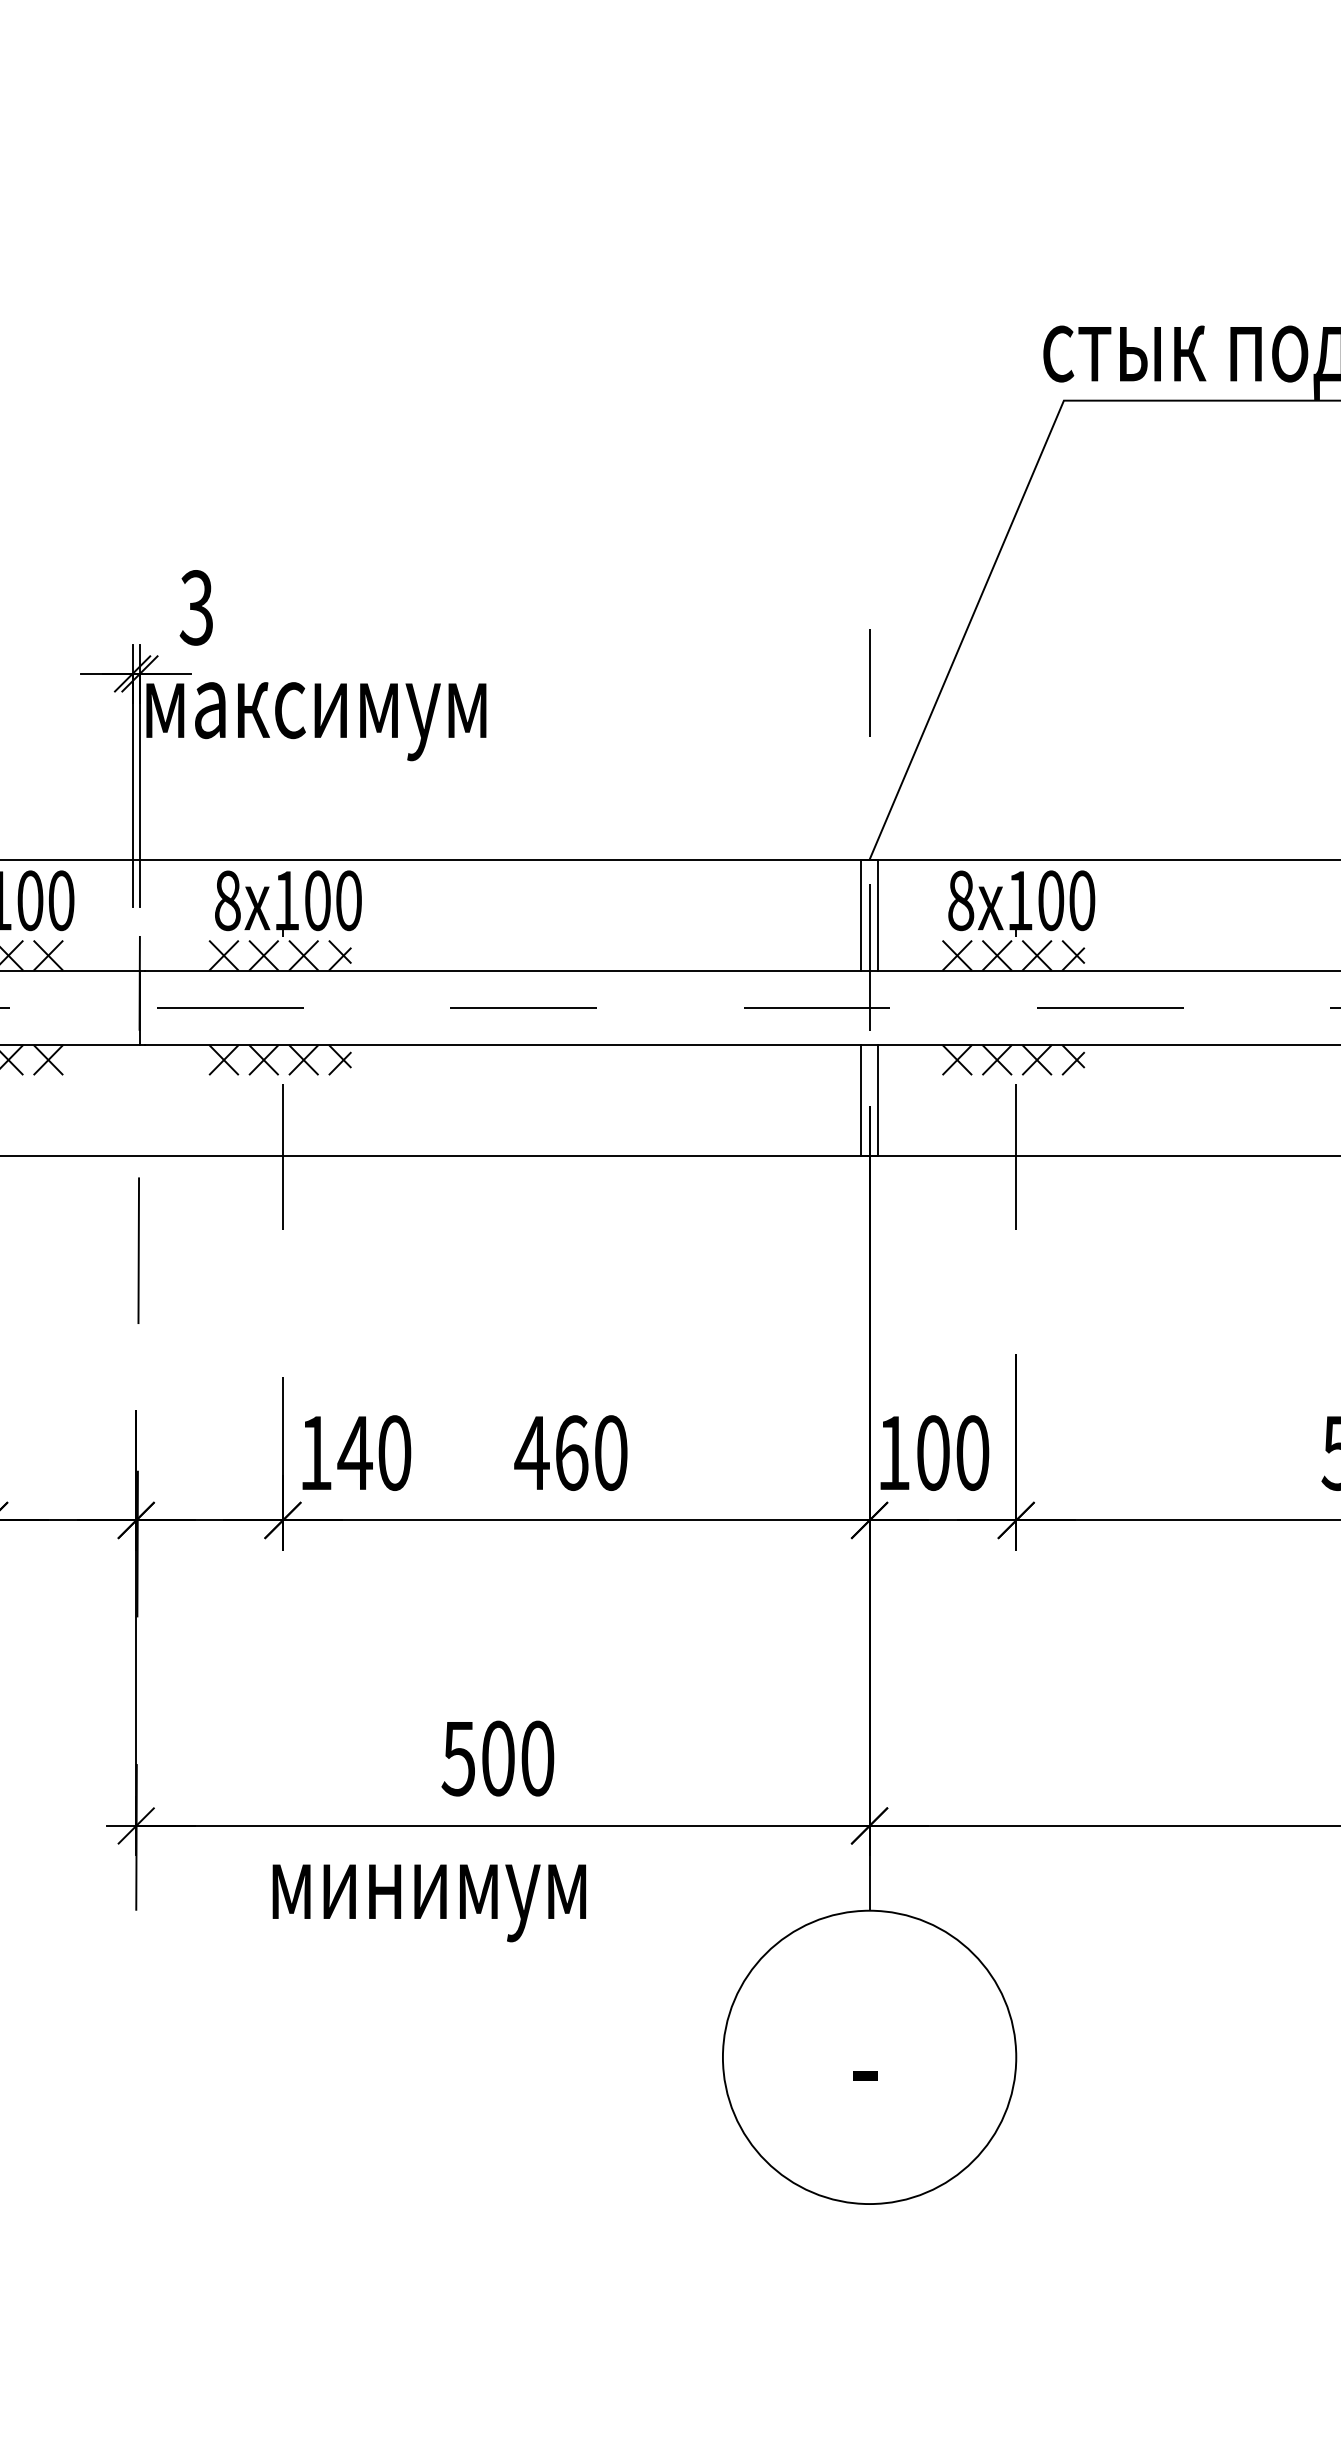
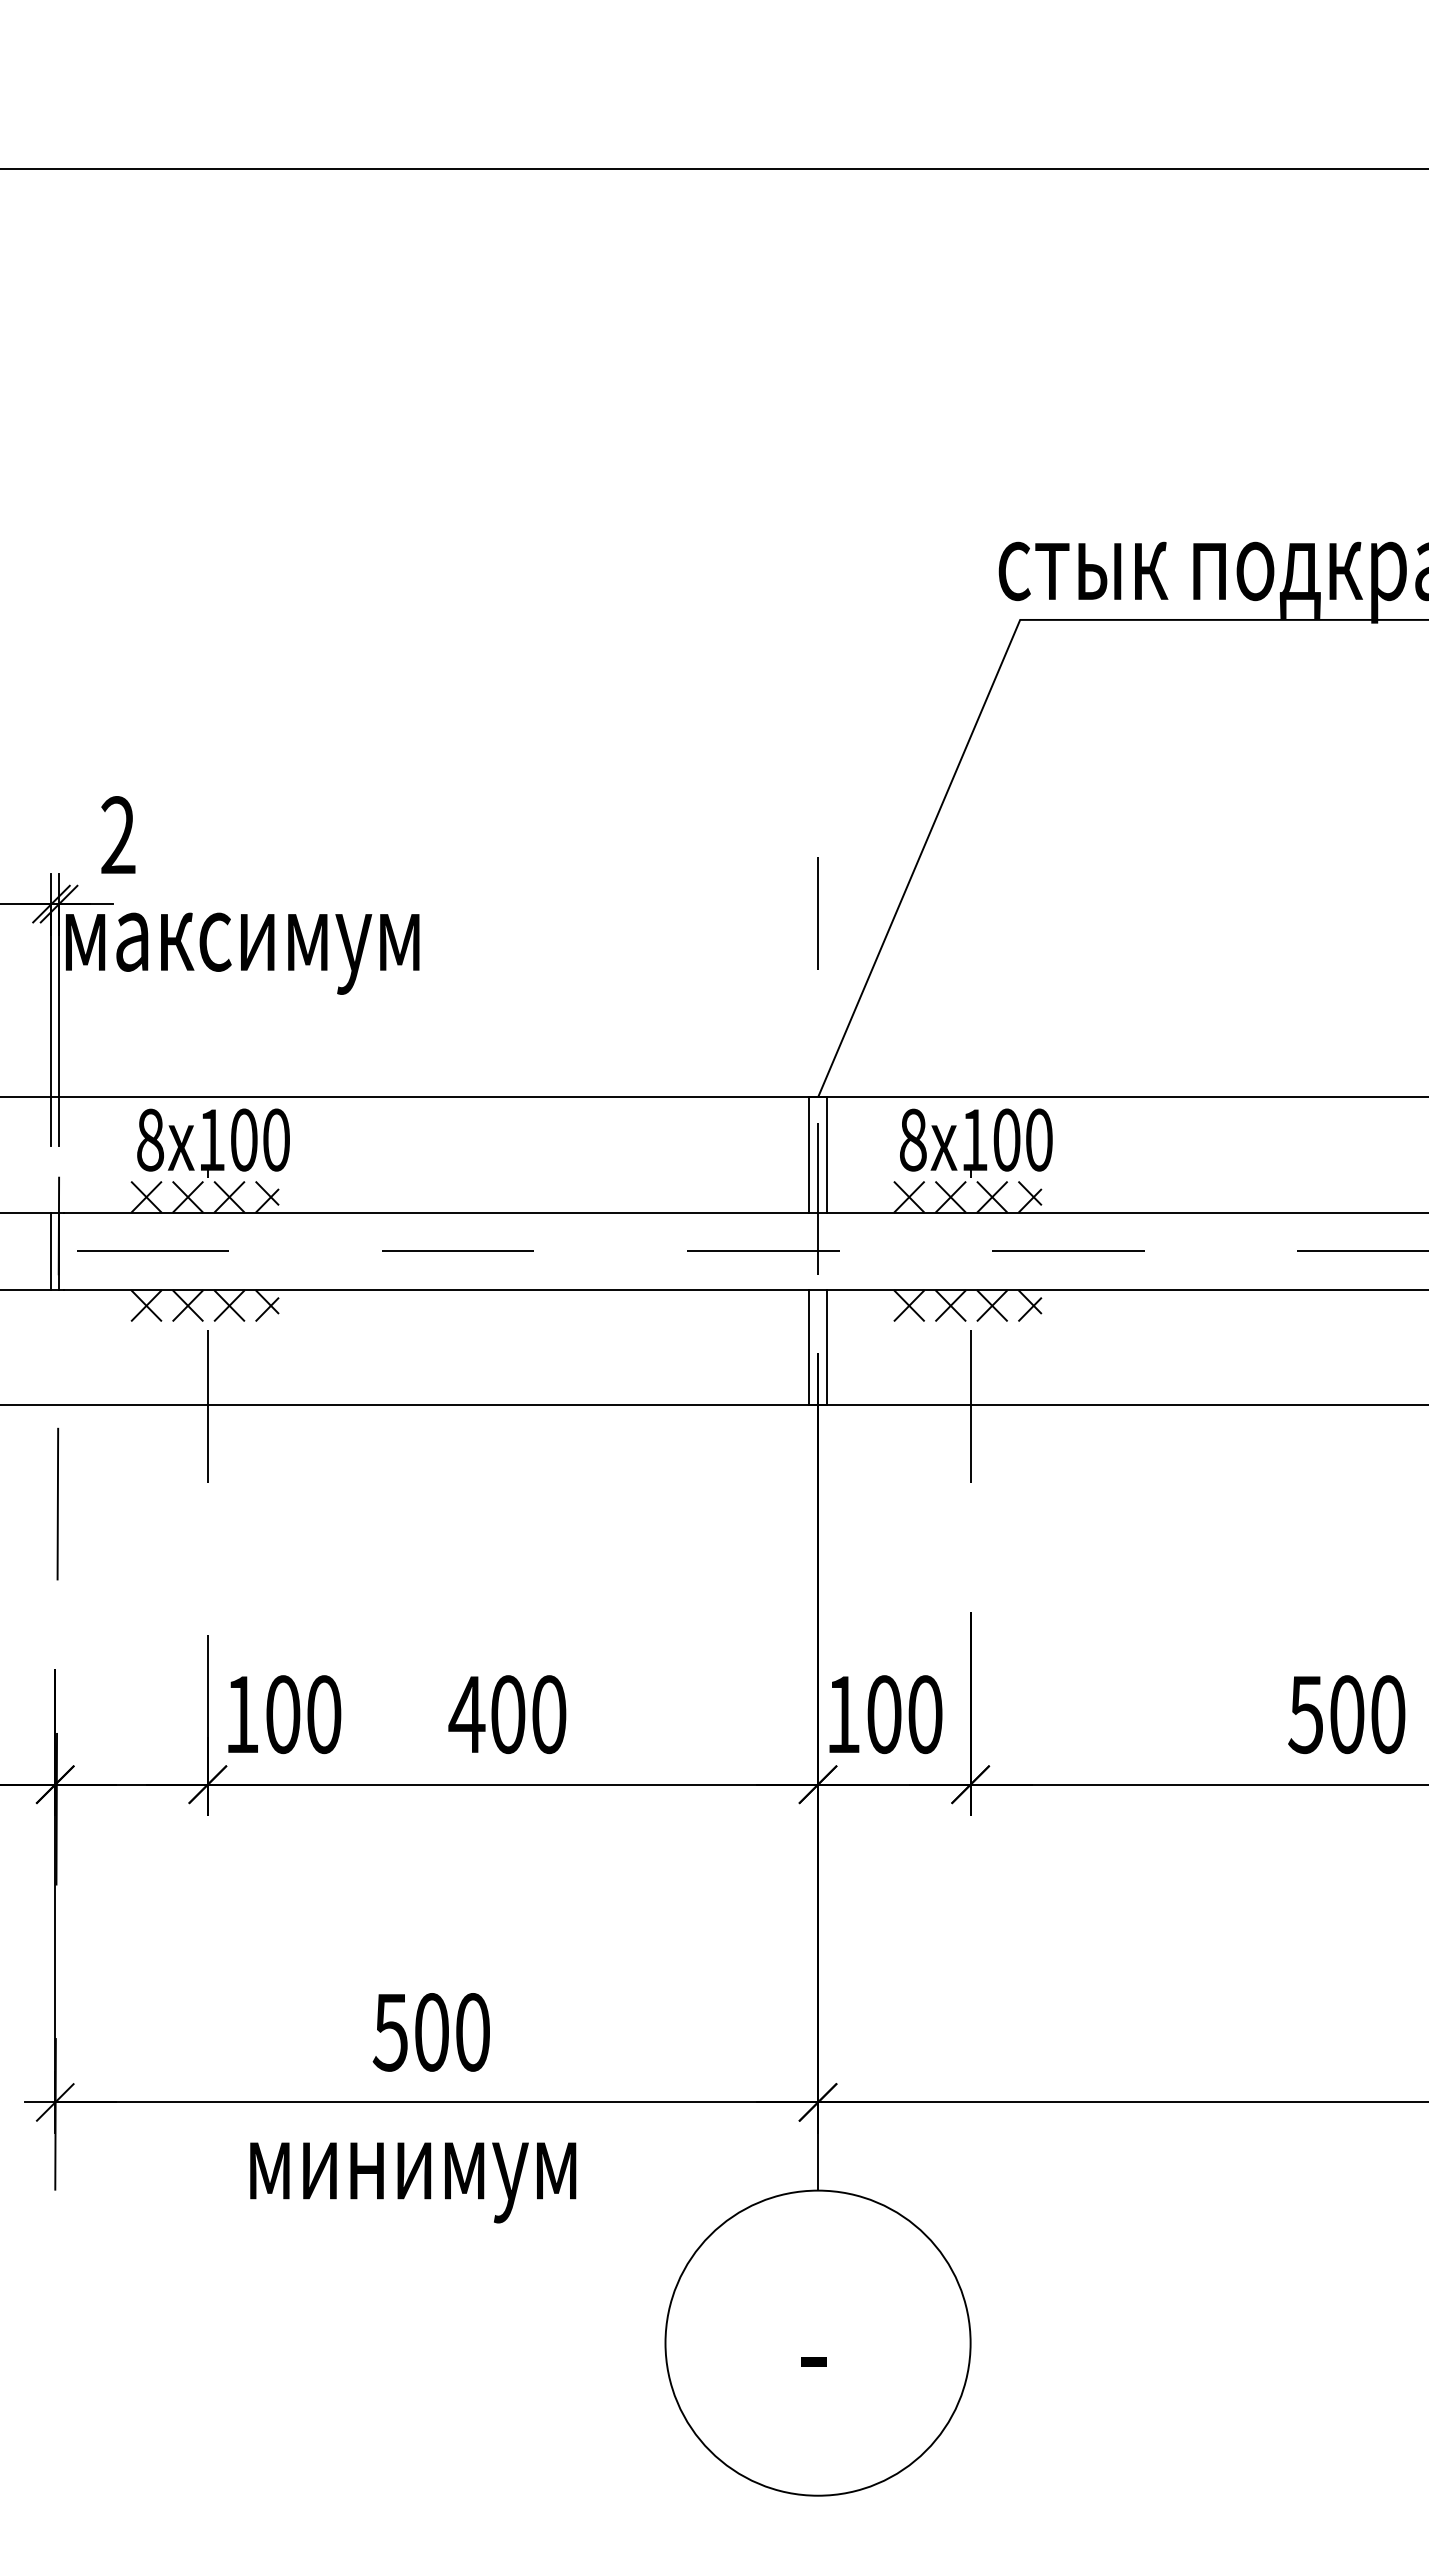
text: (196, 607) -> (117, 835), 3 -> 2
line: (132, 1007) -> (51, 1251), added
text: (354, 1452) -> (282, 1714), 140 -> 100
text: (571, 1452) -> (508, 1714), 460 -> 400
text: (429, 1902) -> (413, 2182), moved

